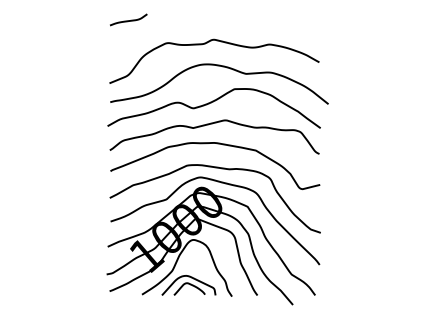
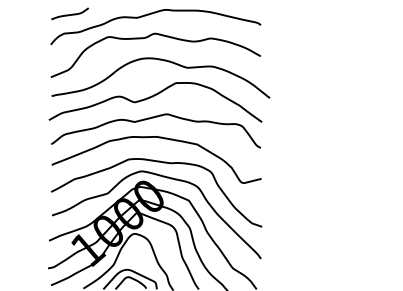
curve: (211, 20) -> (152, 14), added

